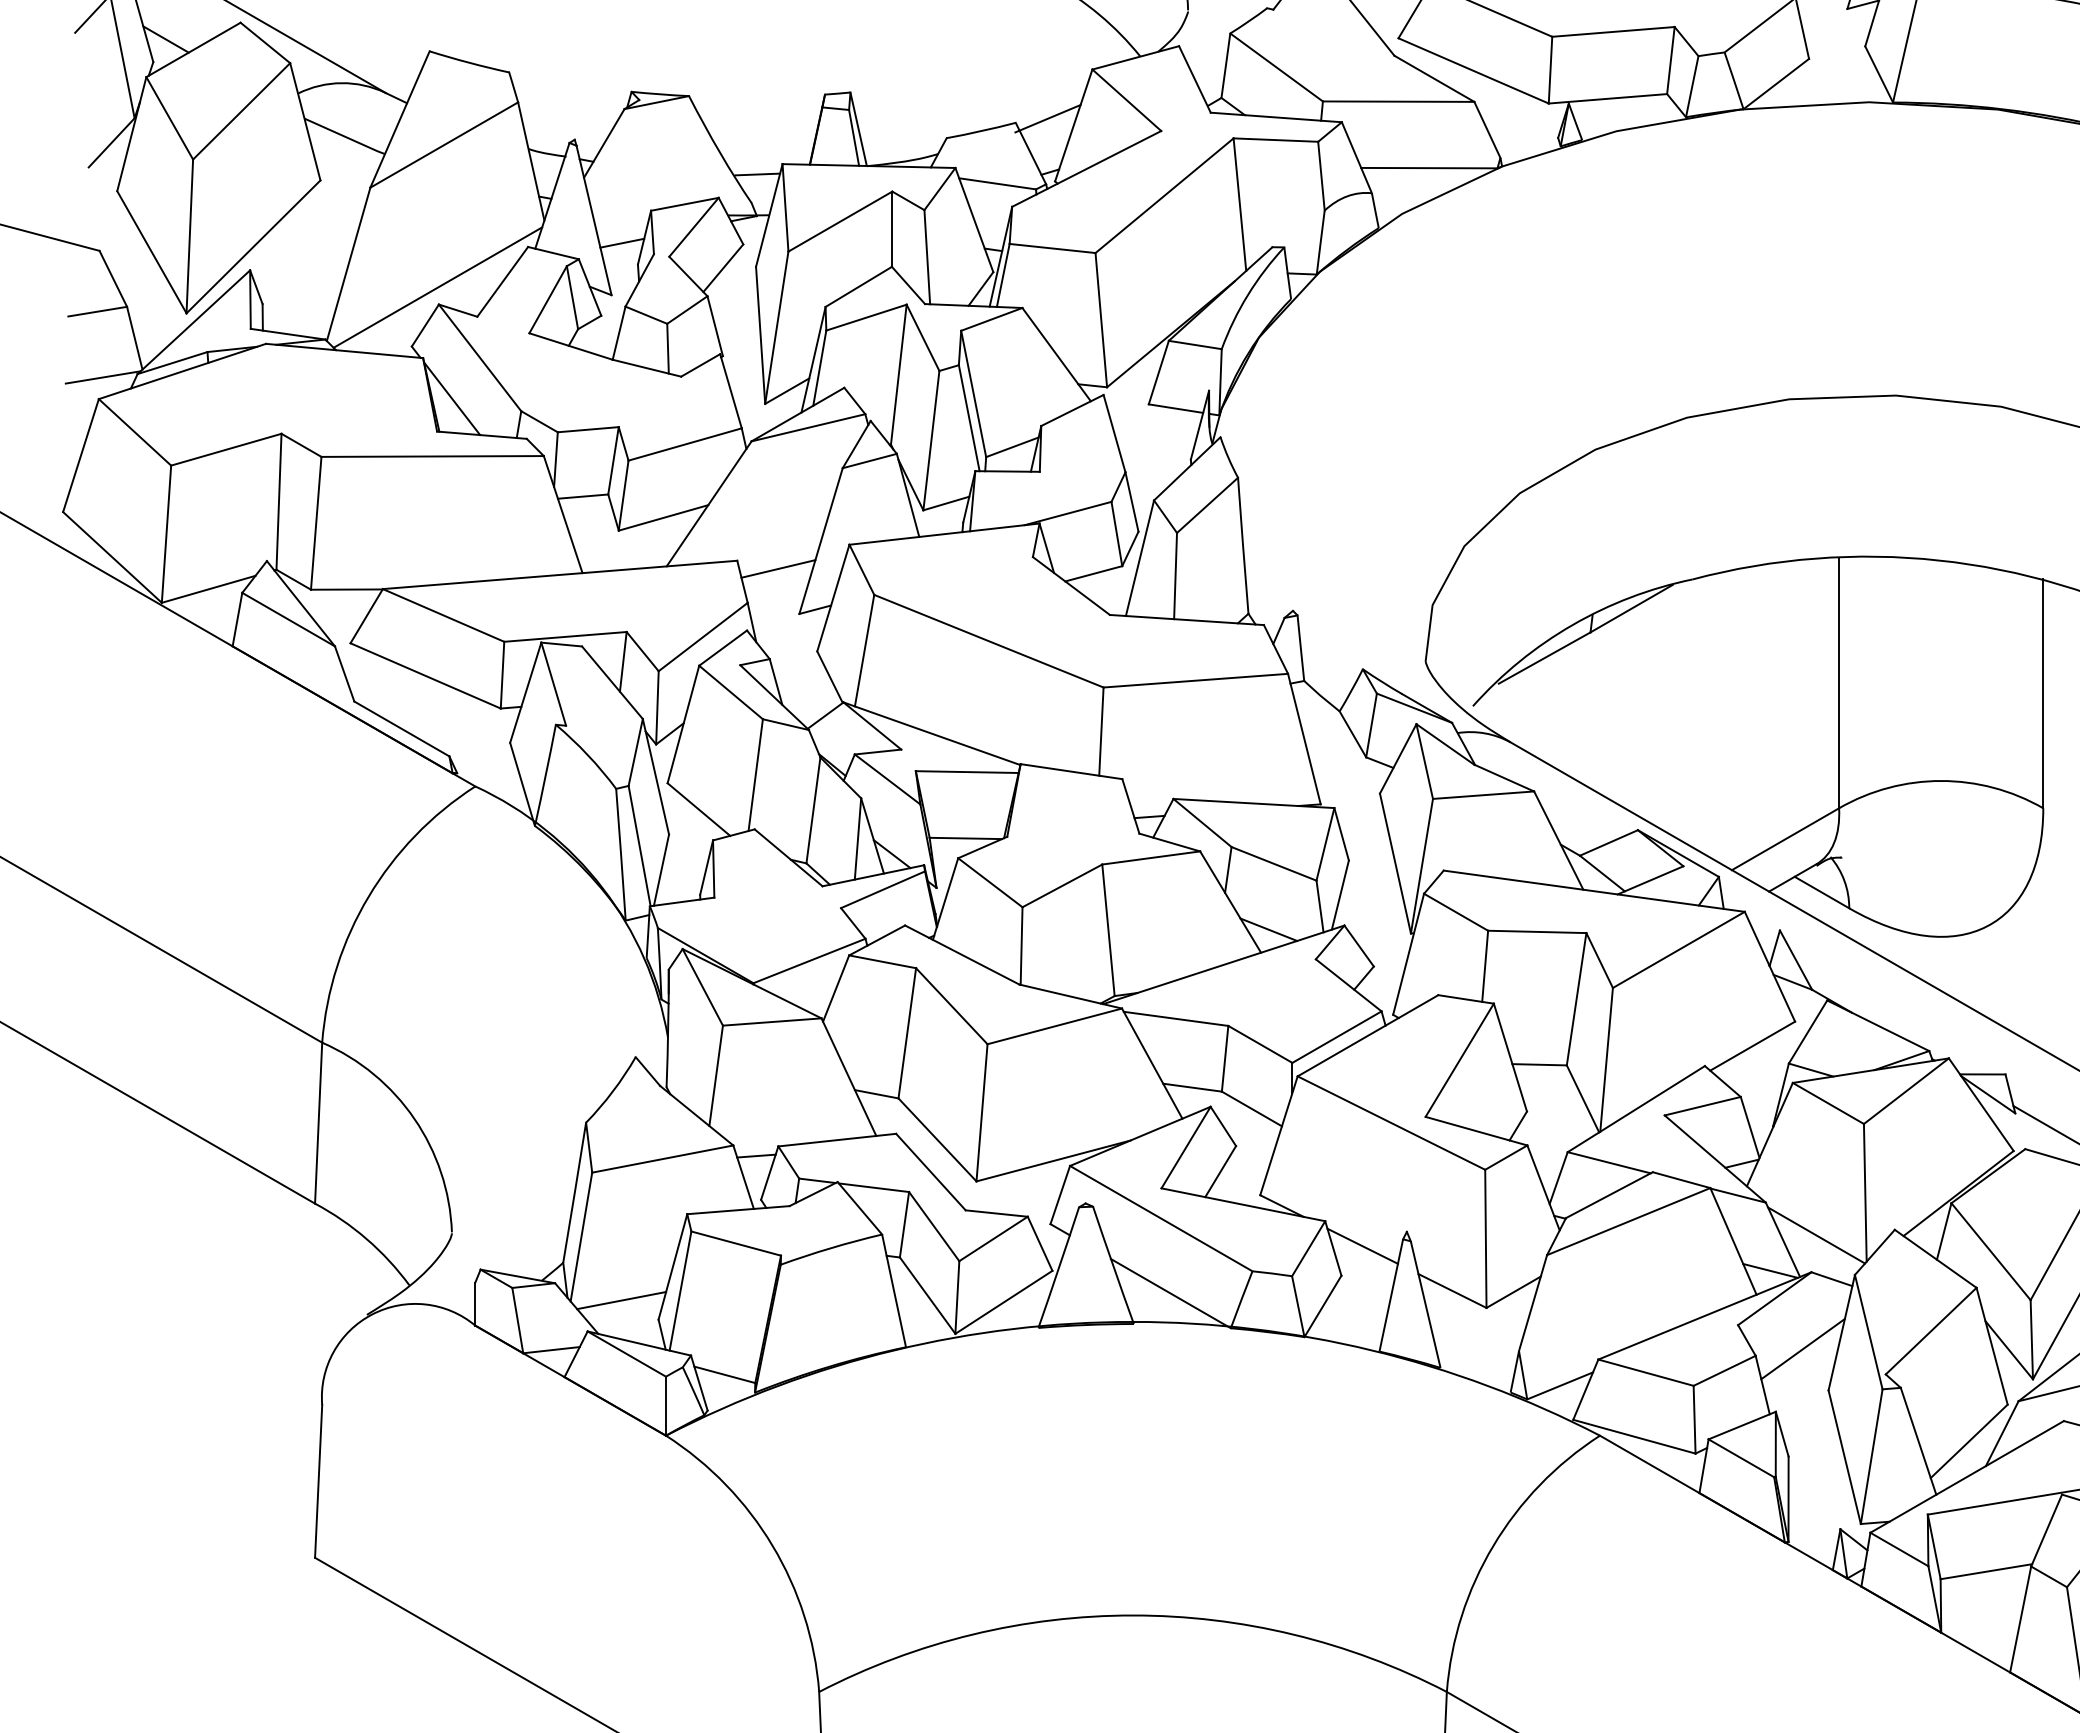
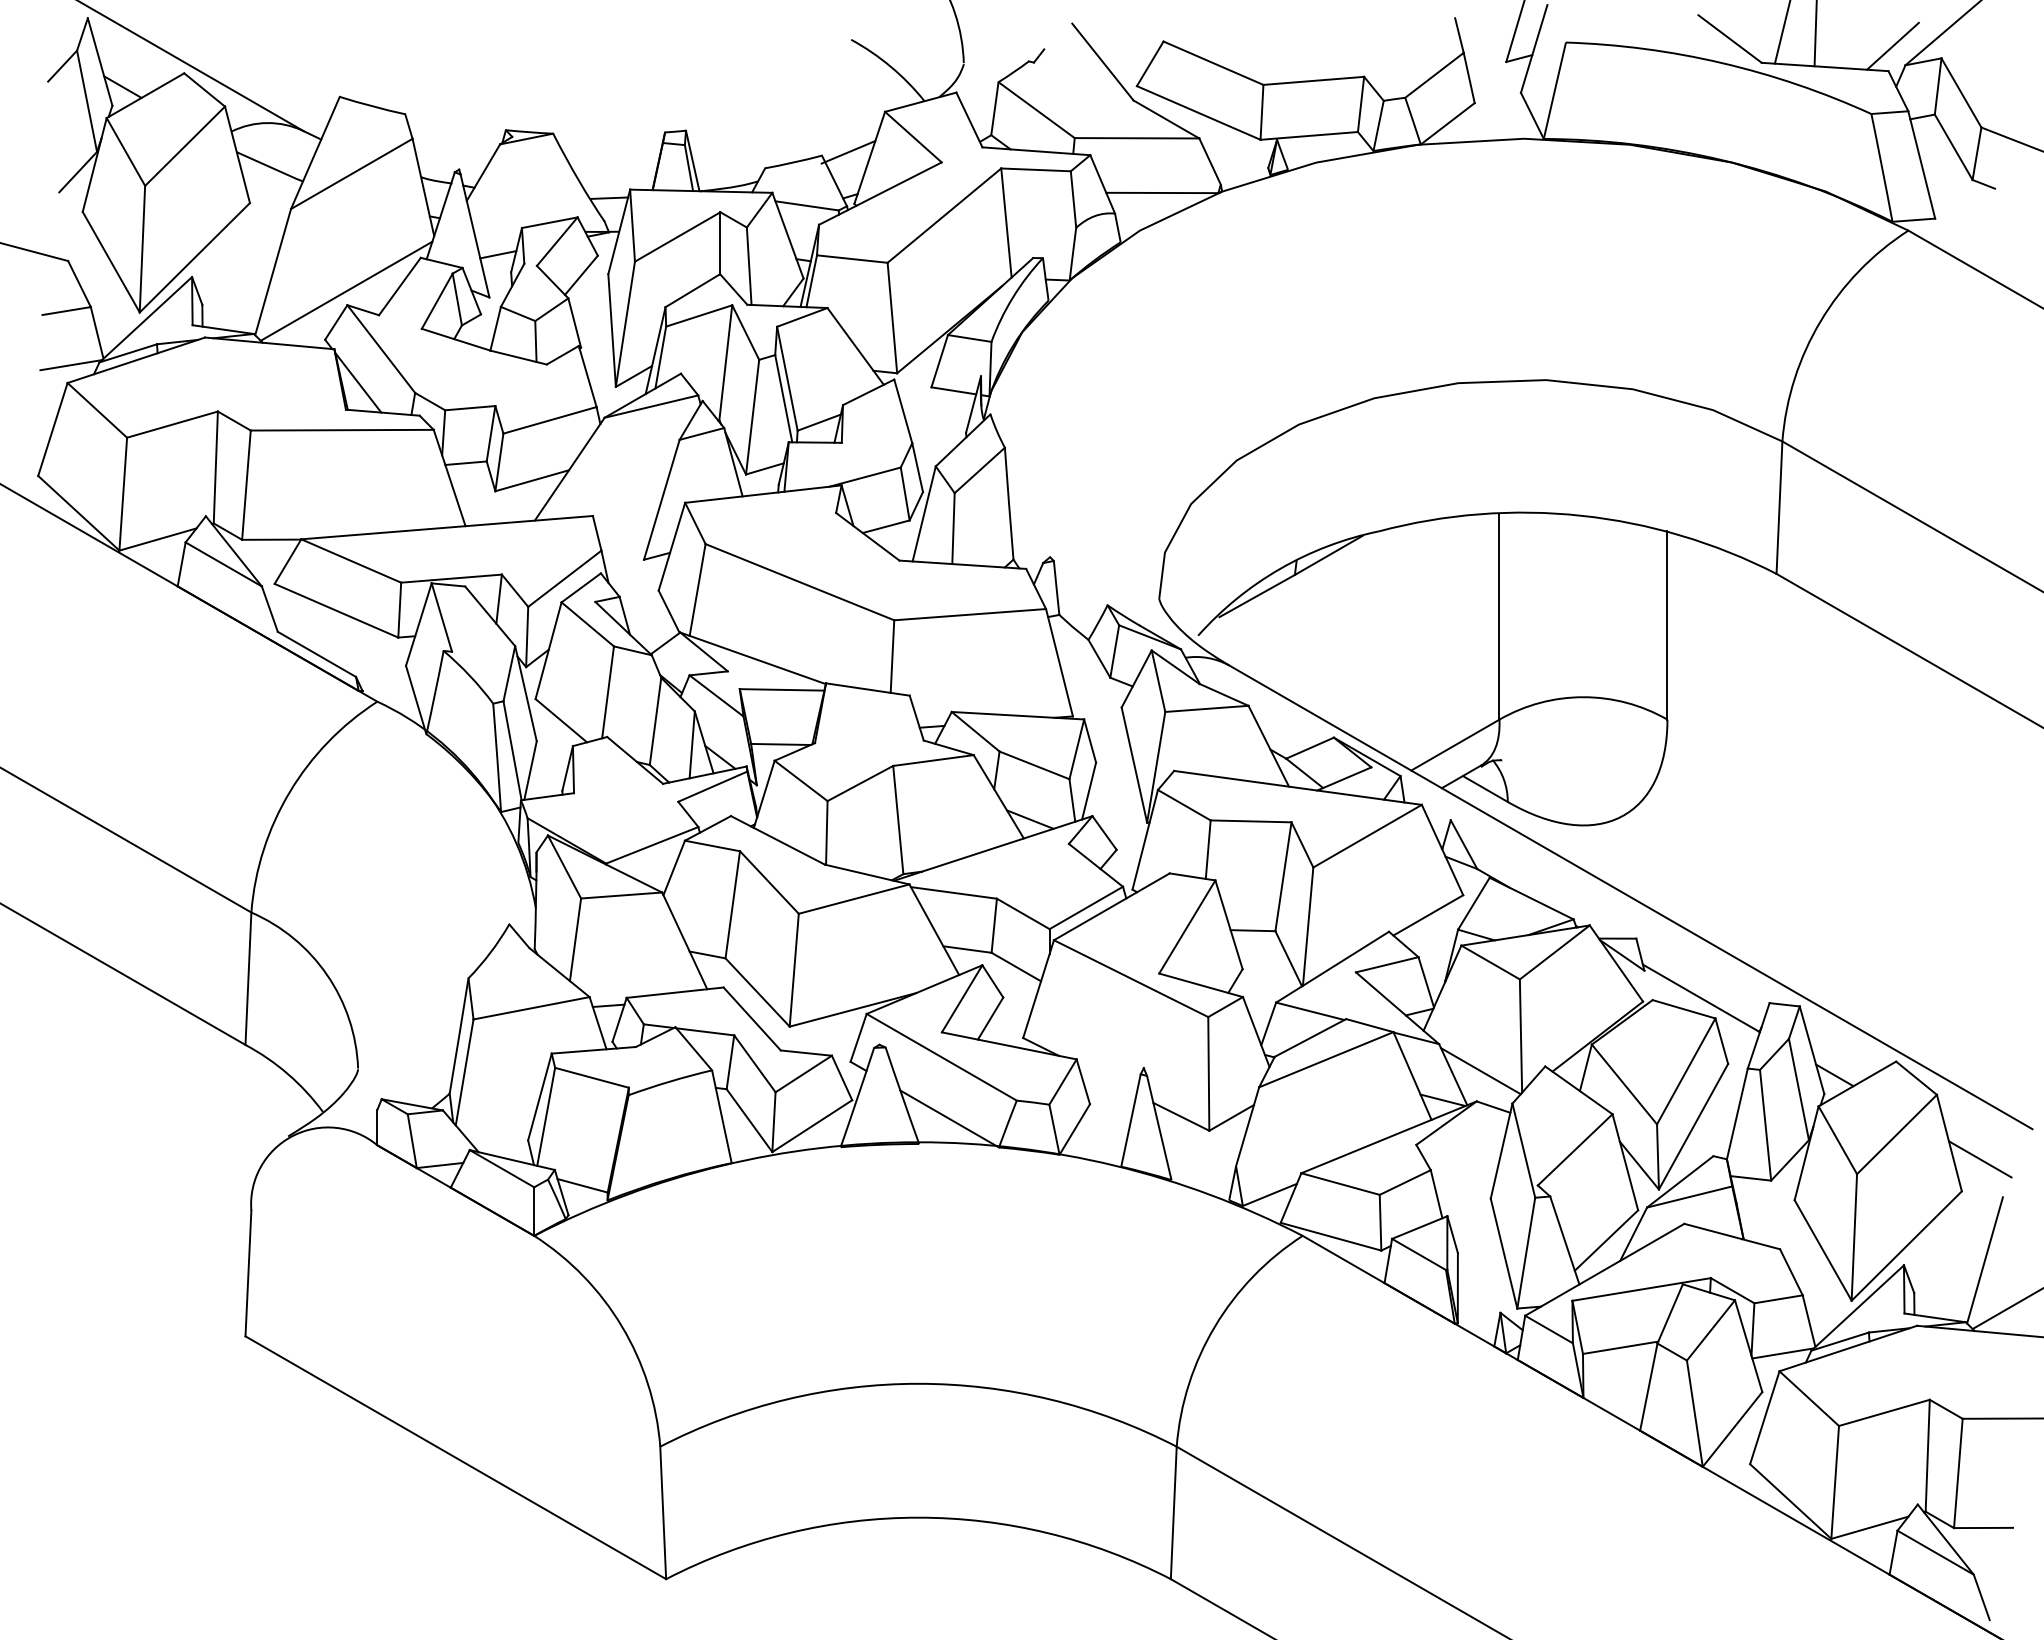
line: (778, 568) -> (626, 522), removed
line: (1362, 1245) -> (1107, 1079), removed
line: (621, 1300) -> (497, 1124), removed
line: (1802, 1348) -> (1469, 1164), removed

